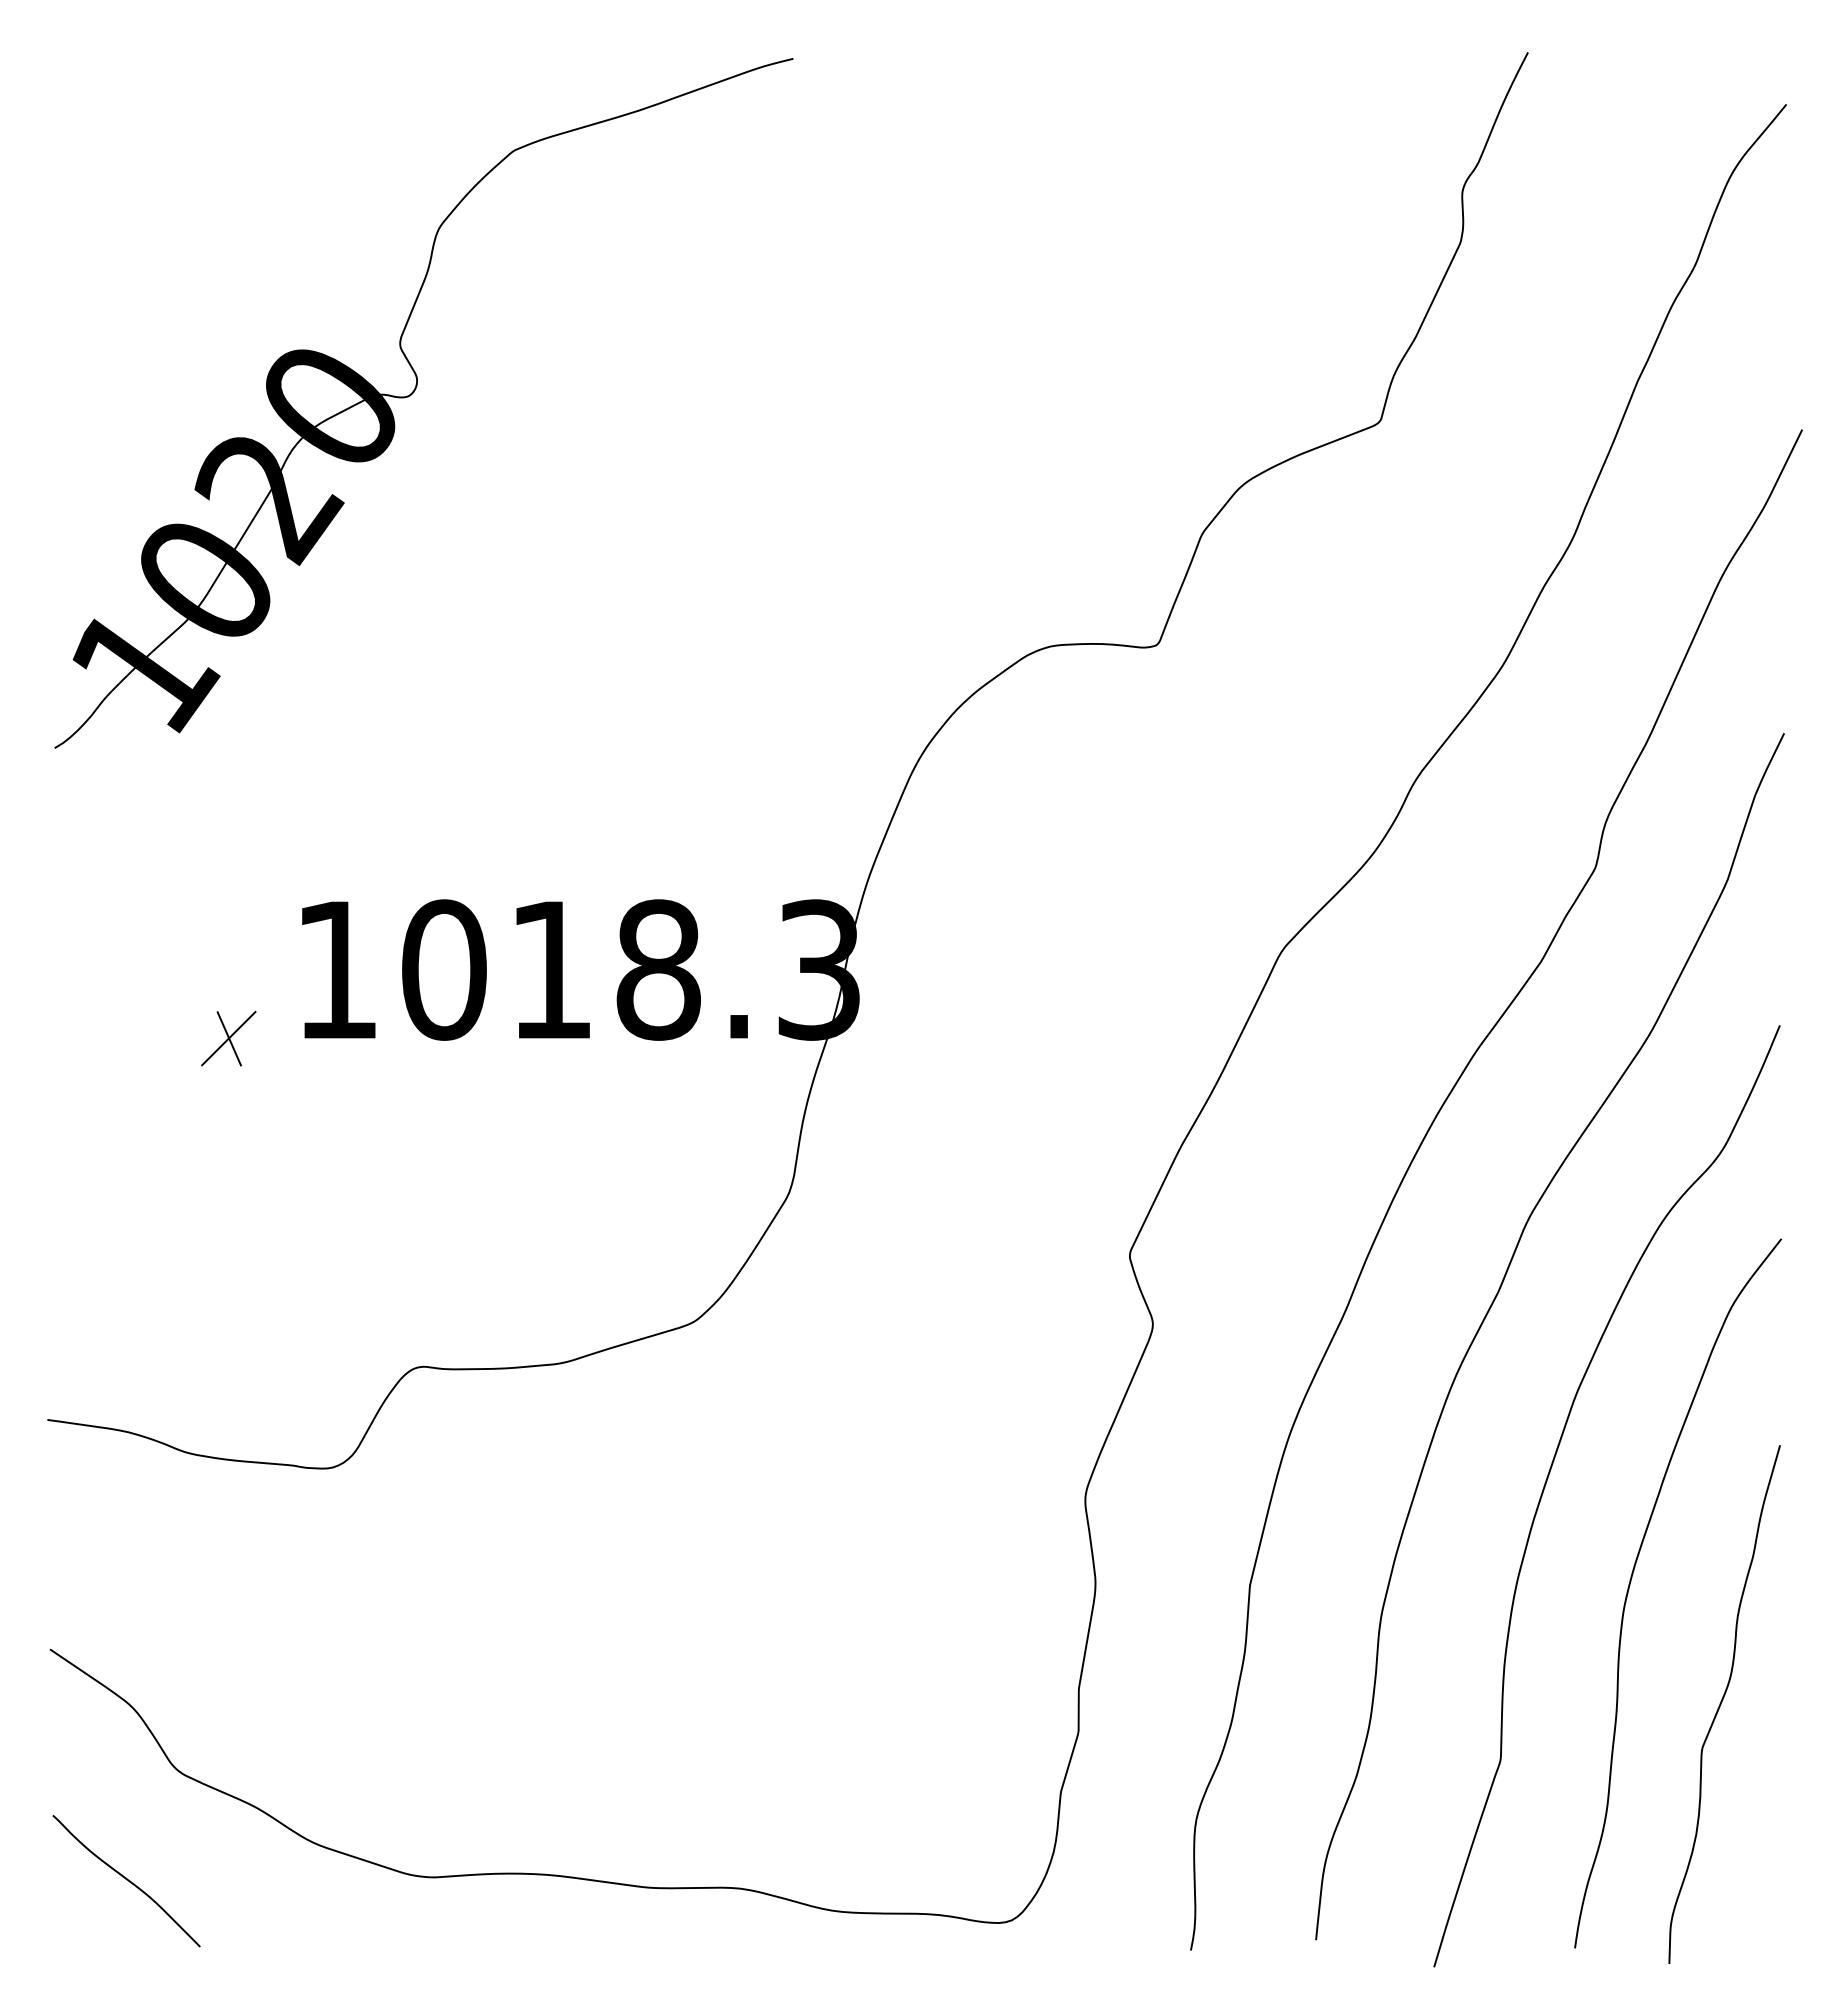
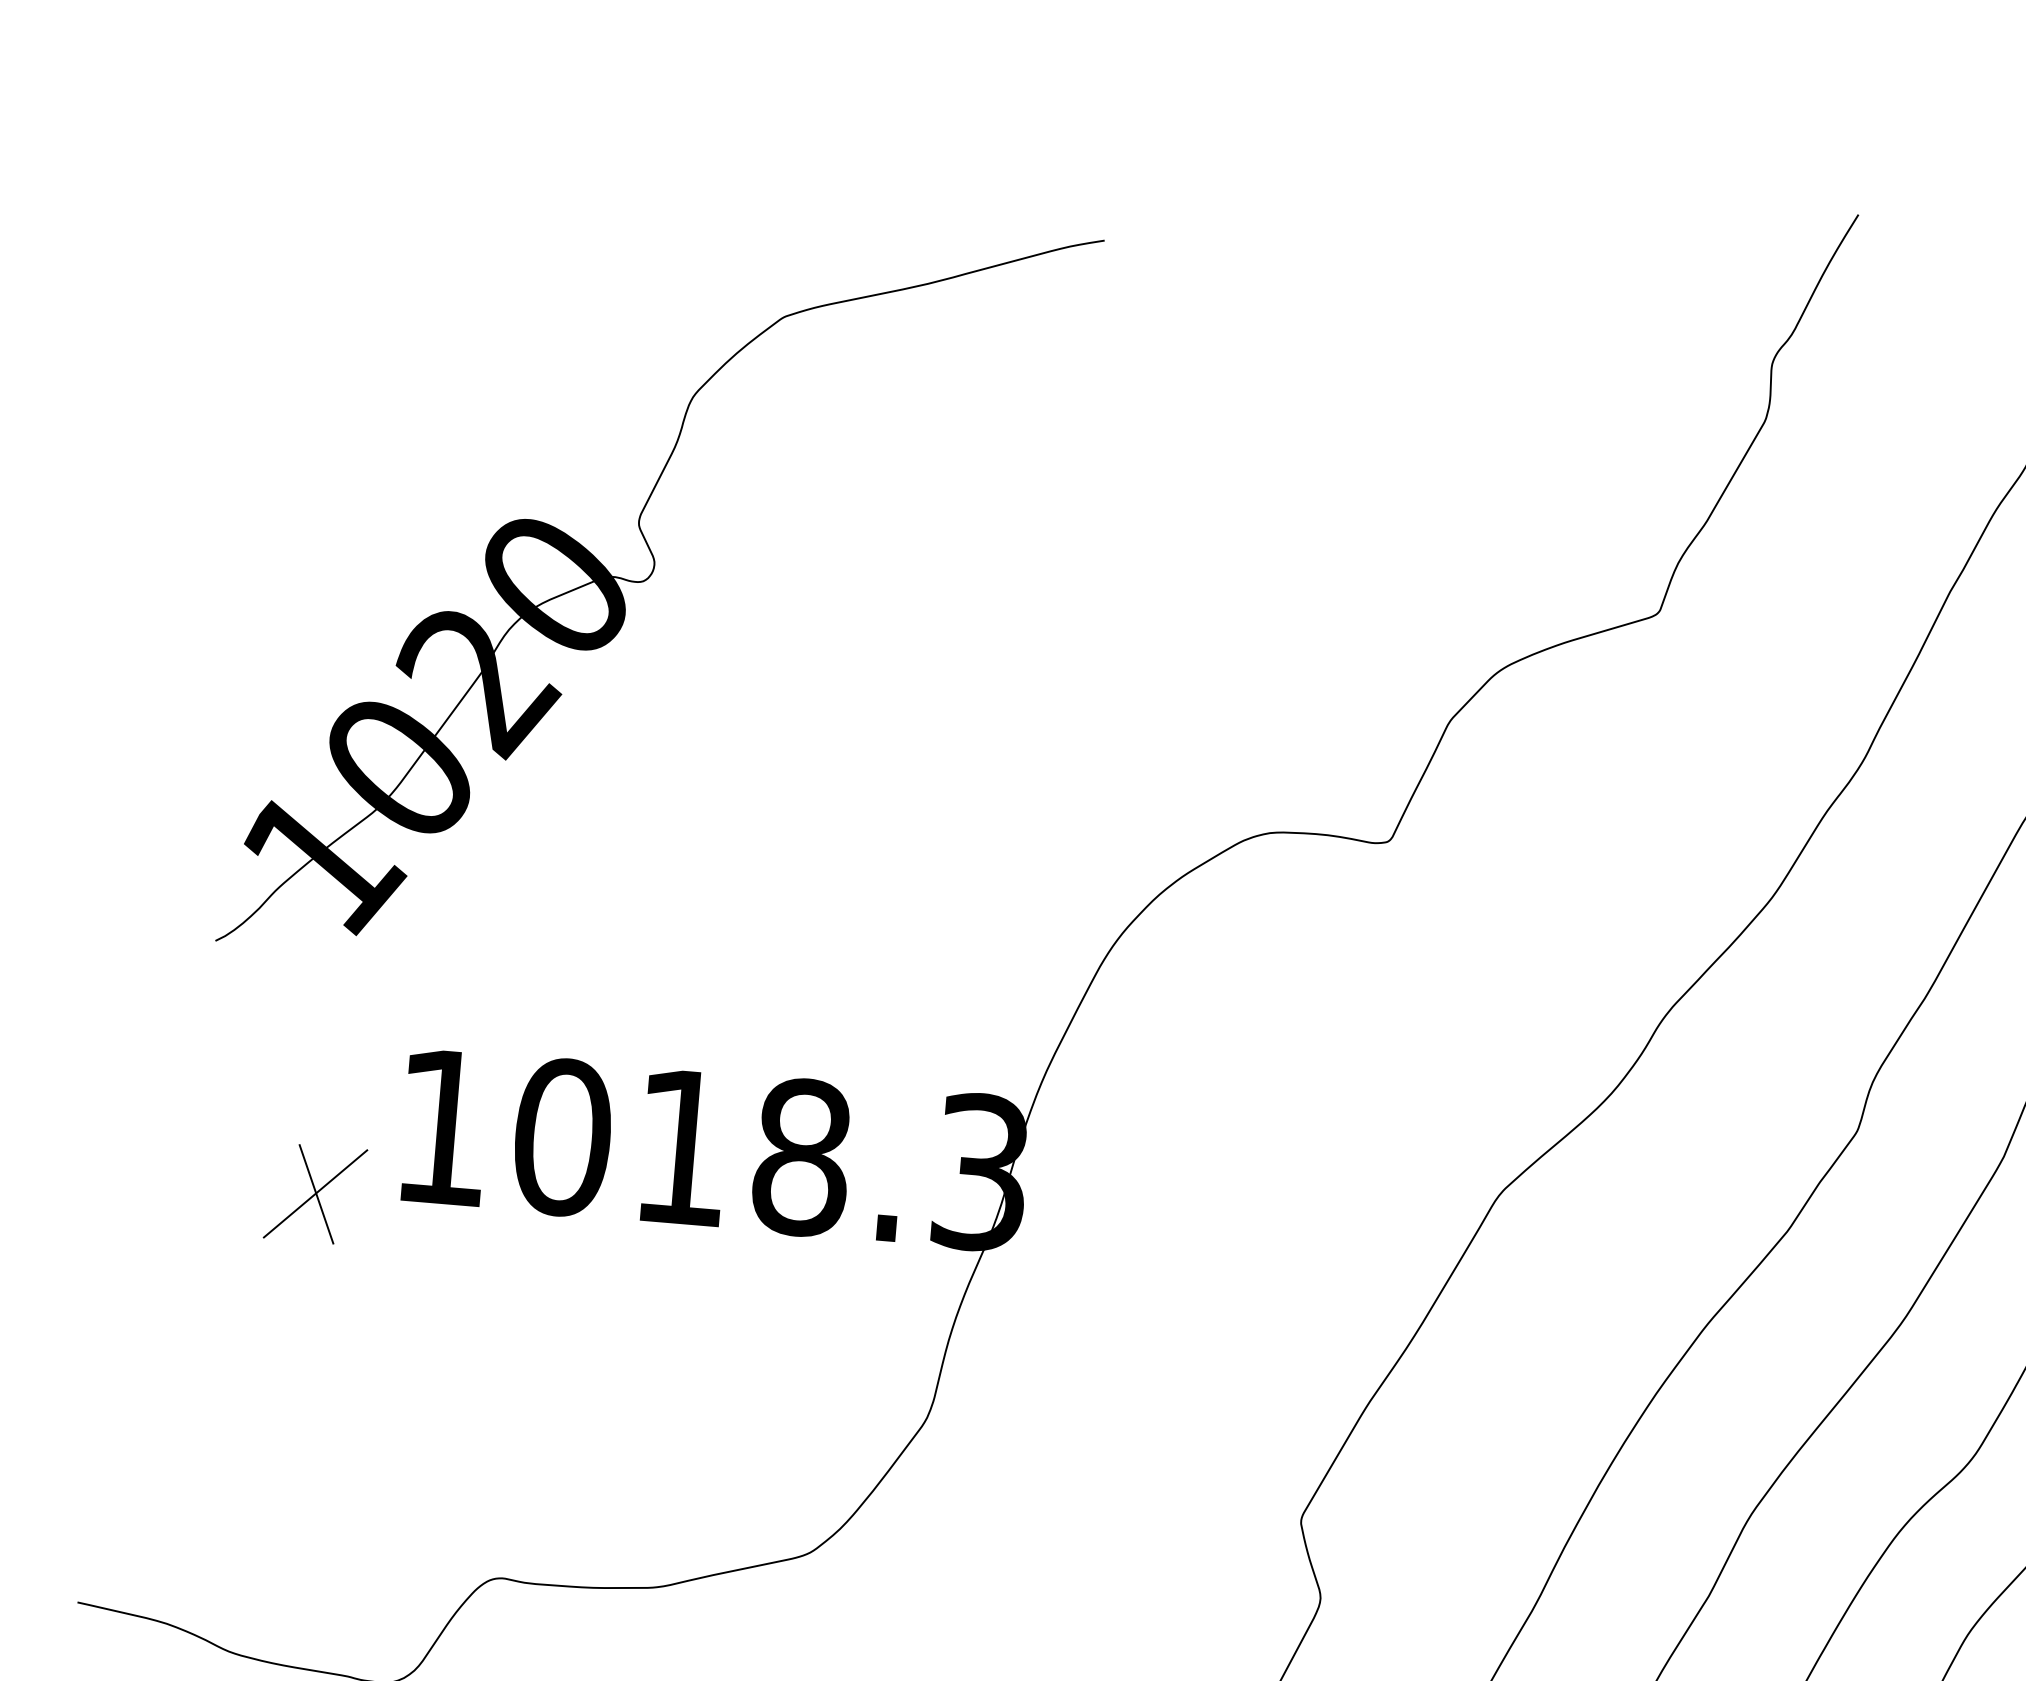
part: (413, 393) -> (649, 578), moved
part: (228, 1038) -> (315, 1193), size x1.6

